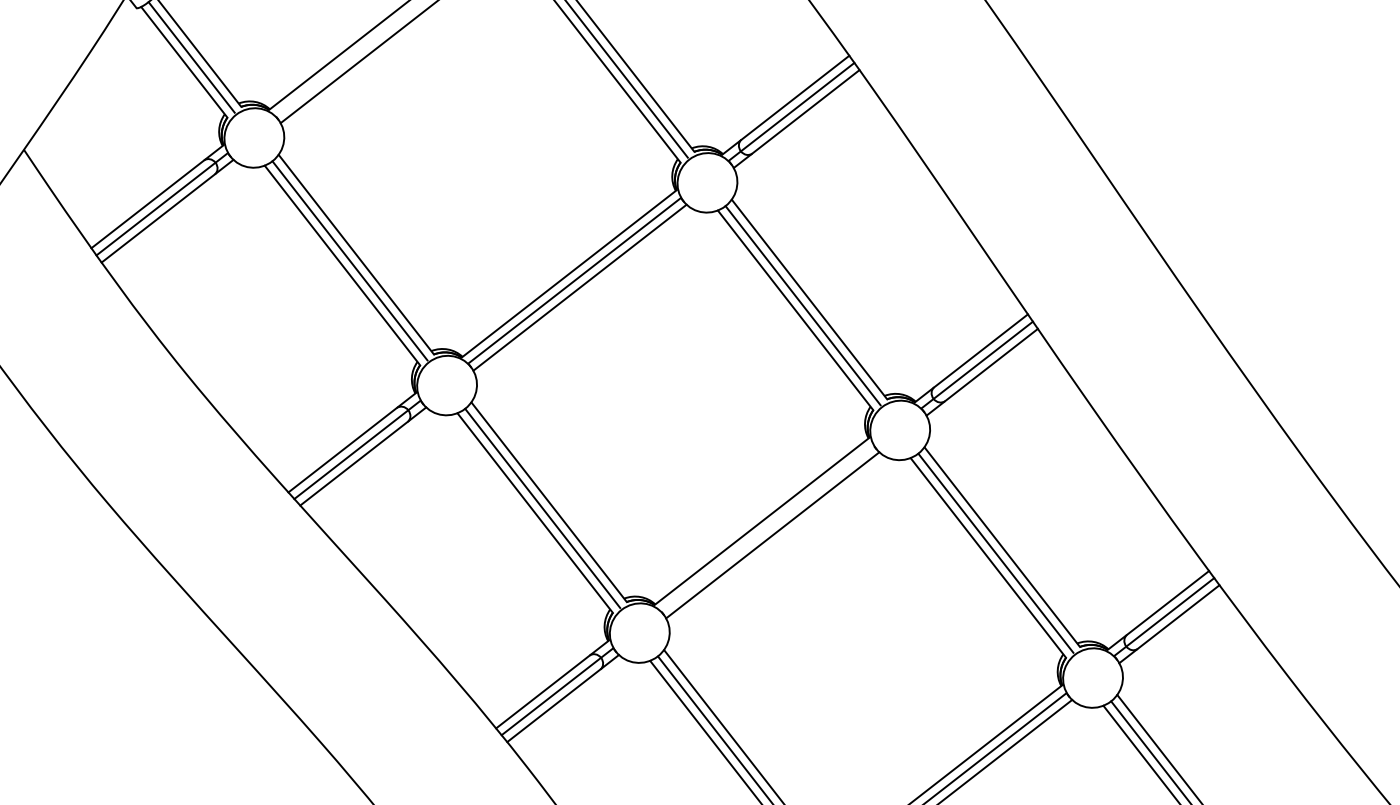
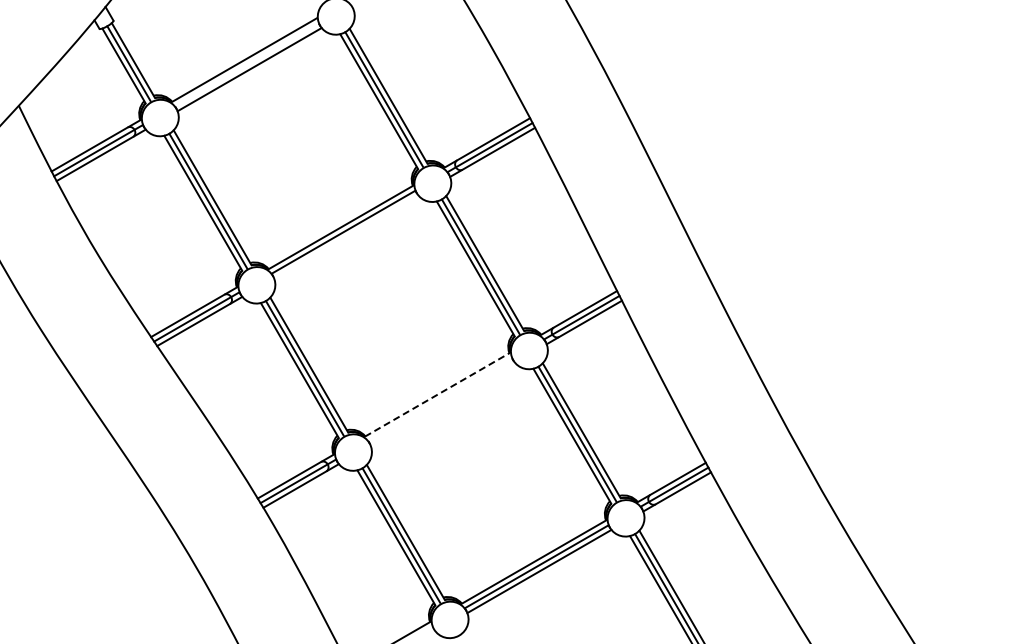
line: (580, 287) -> (346, 236), removed
line: (762, 520) -> (437, 394), solid -> dashed
line: (772, 534) -> (442, 403), removed

